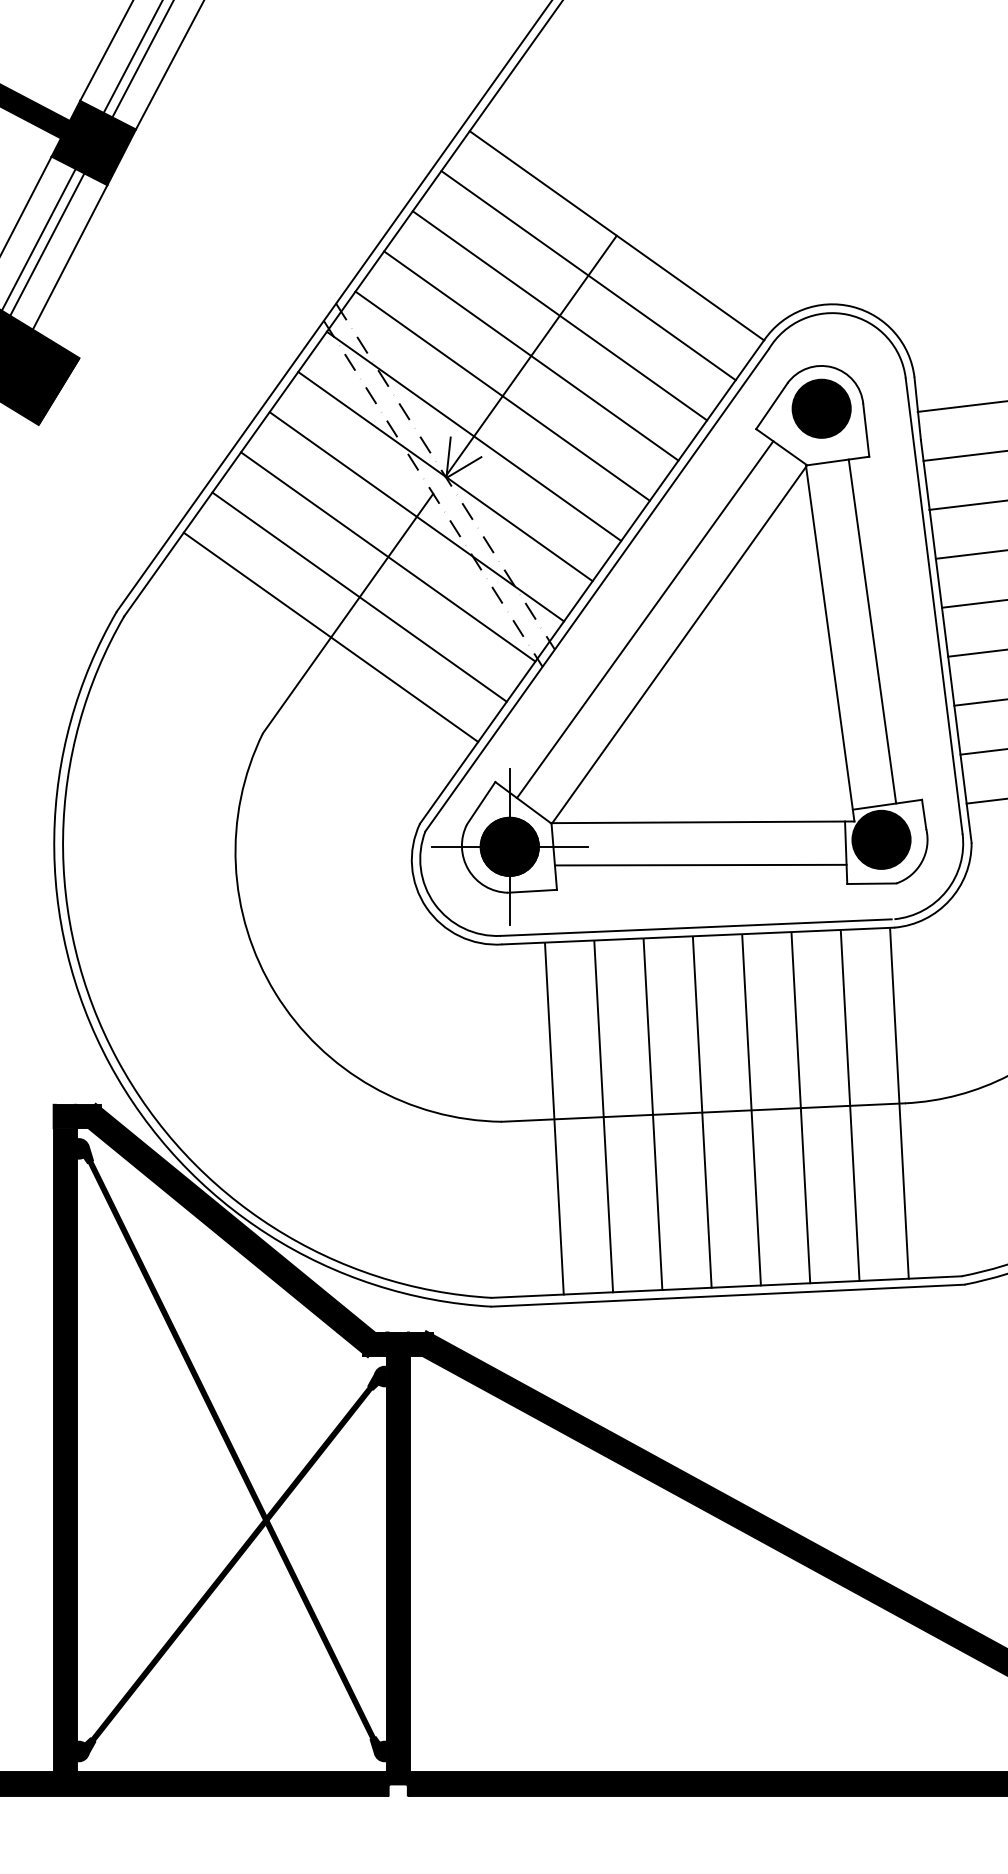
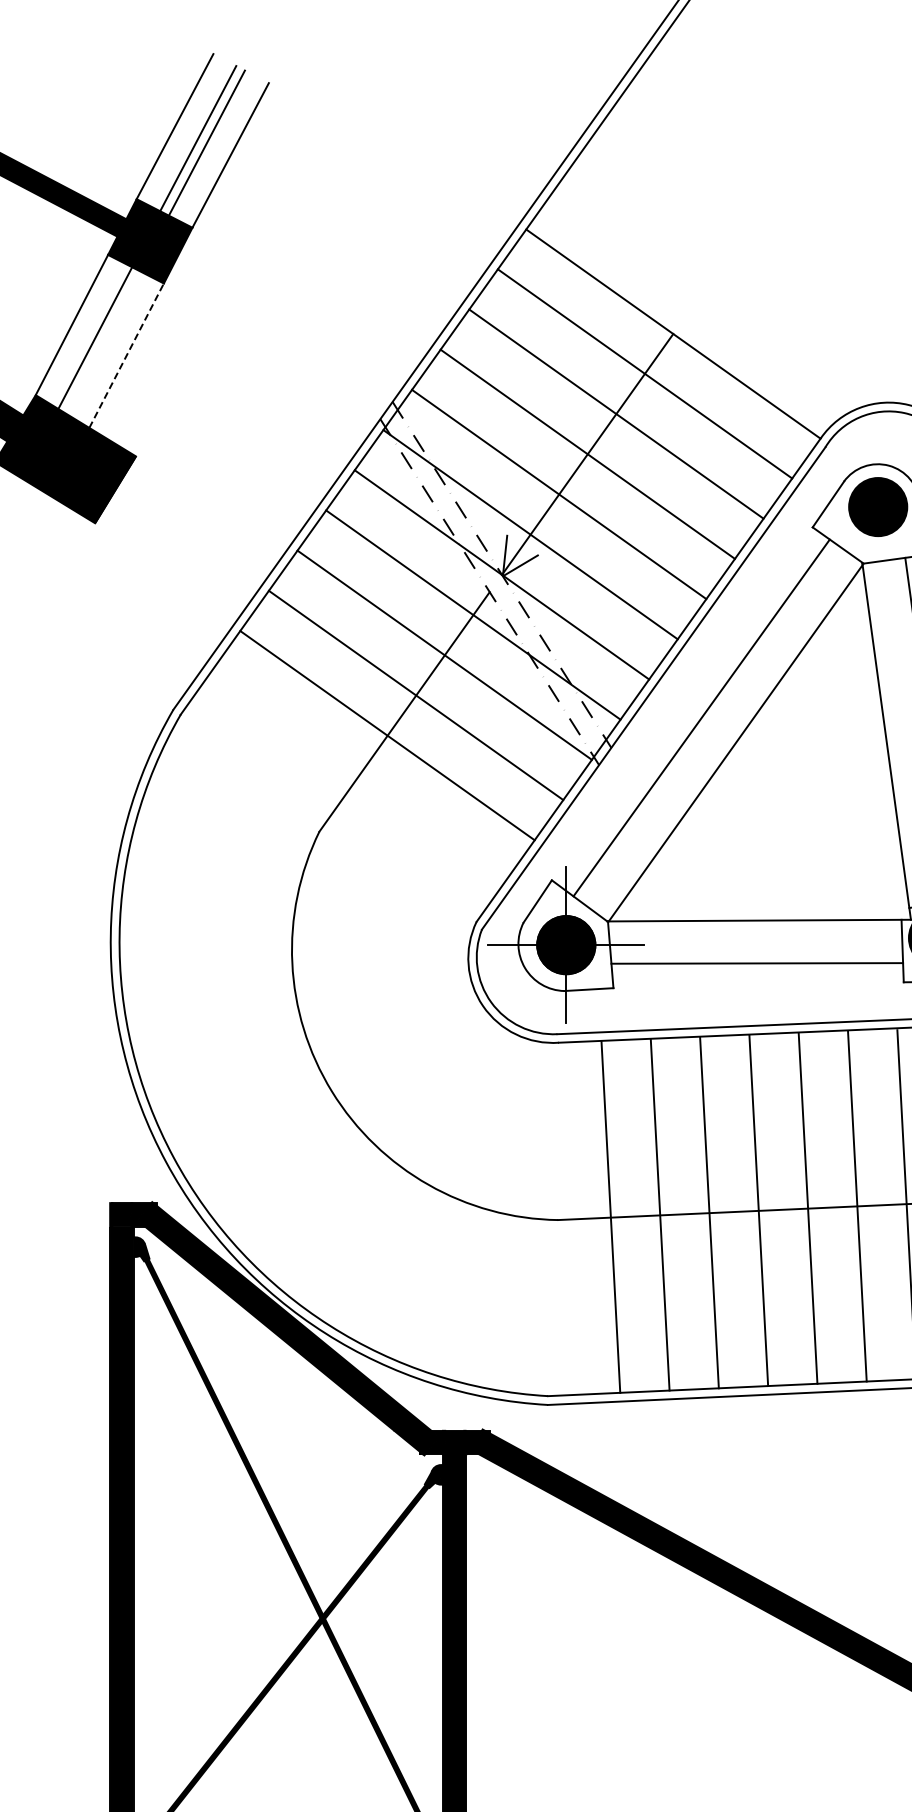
line: (47, 244) -> (104, 342), removed
line: (70, 257) -> (127, 355), solid -> dashed

